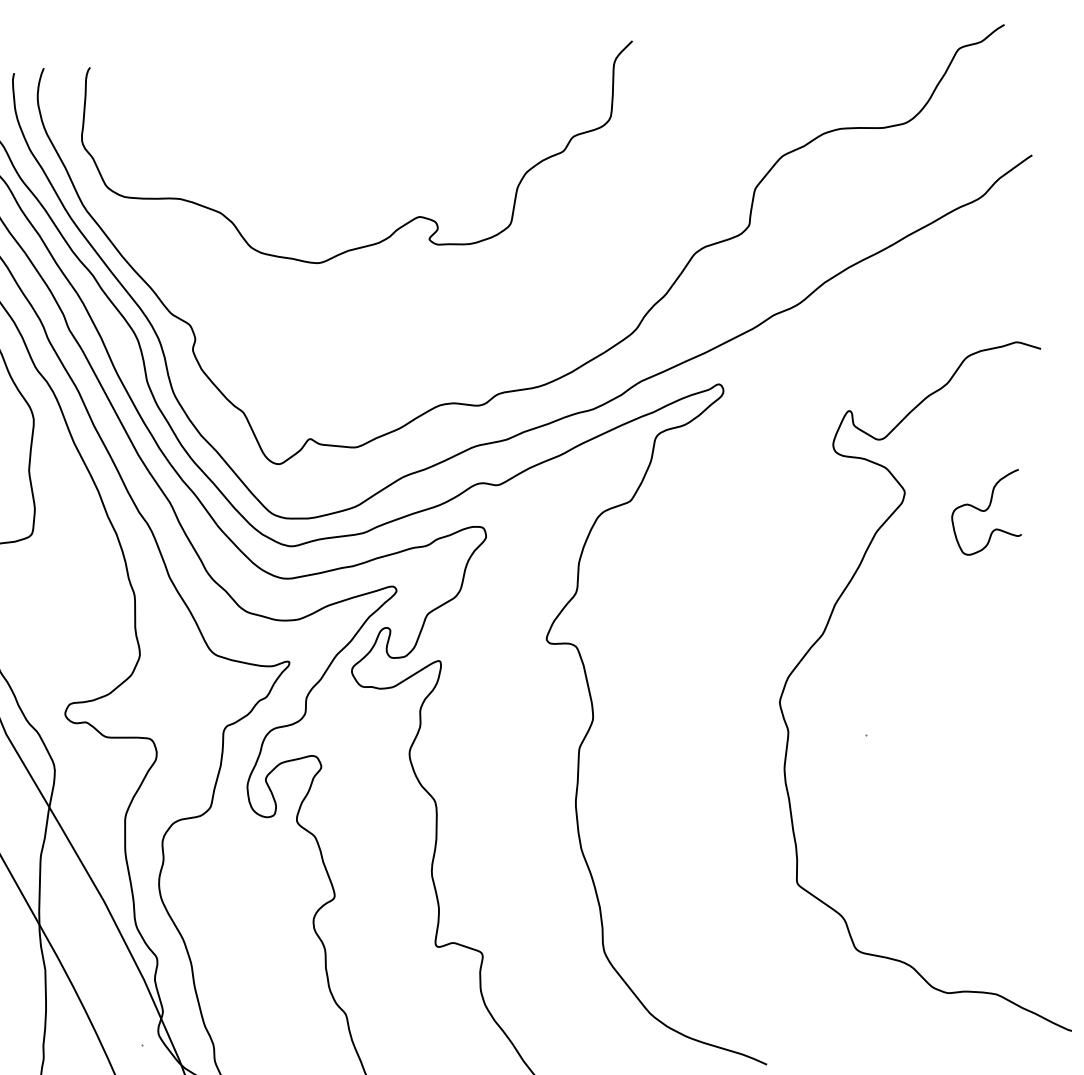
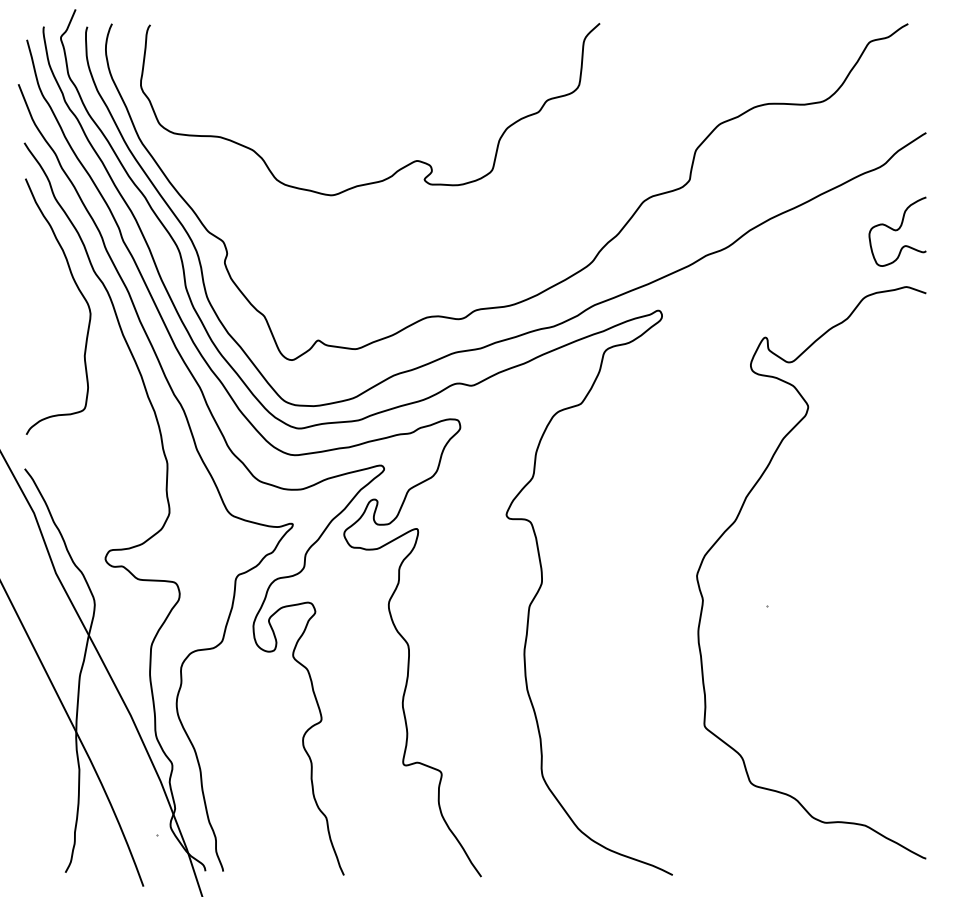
curve: (985, 511) -> (897, 230), moved

